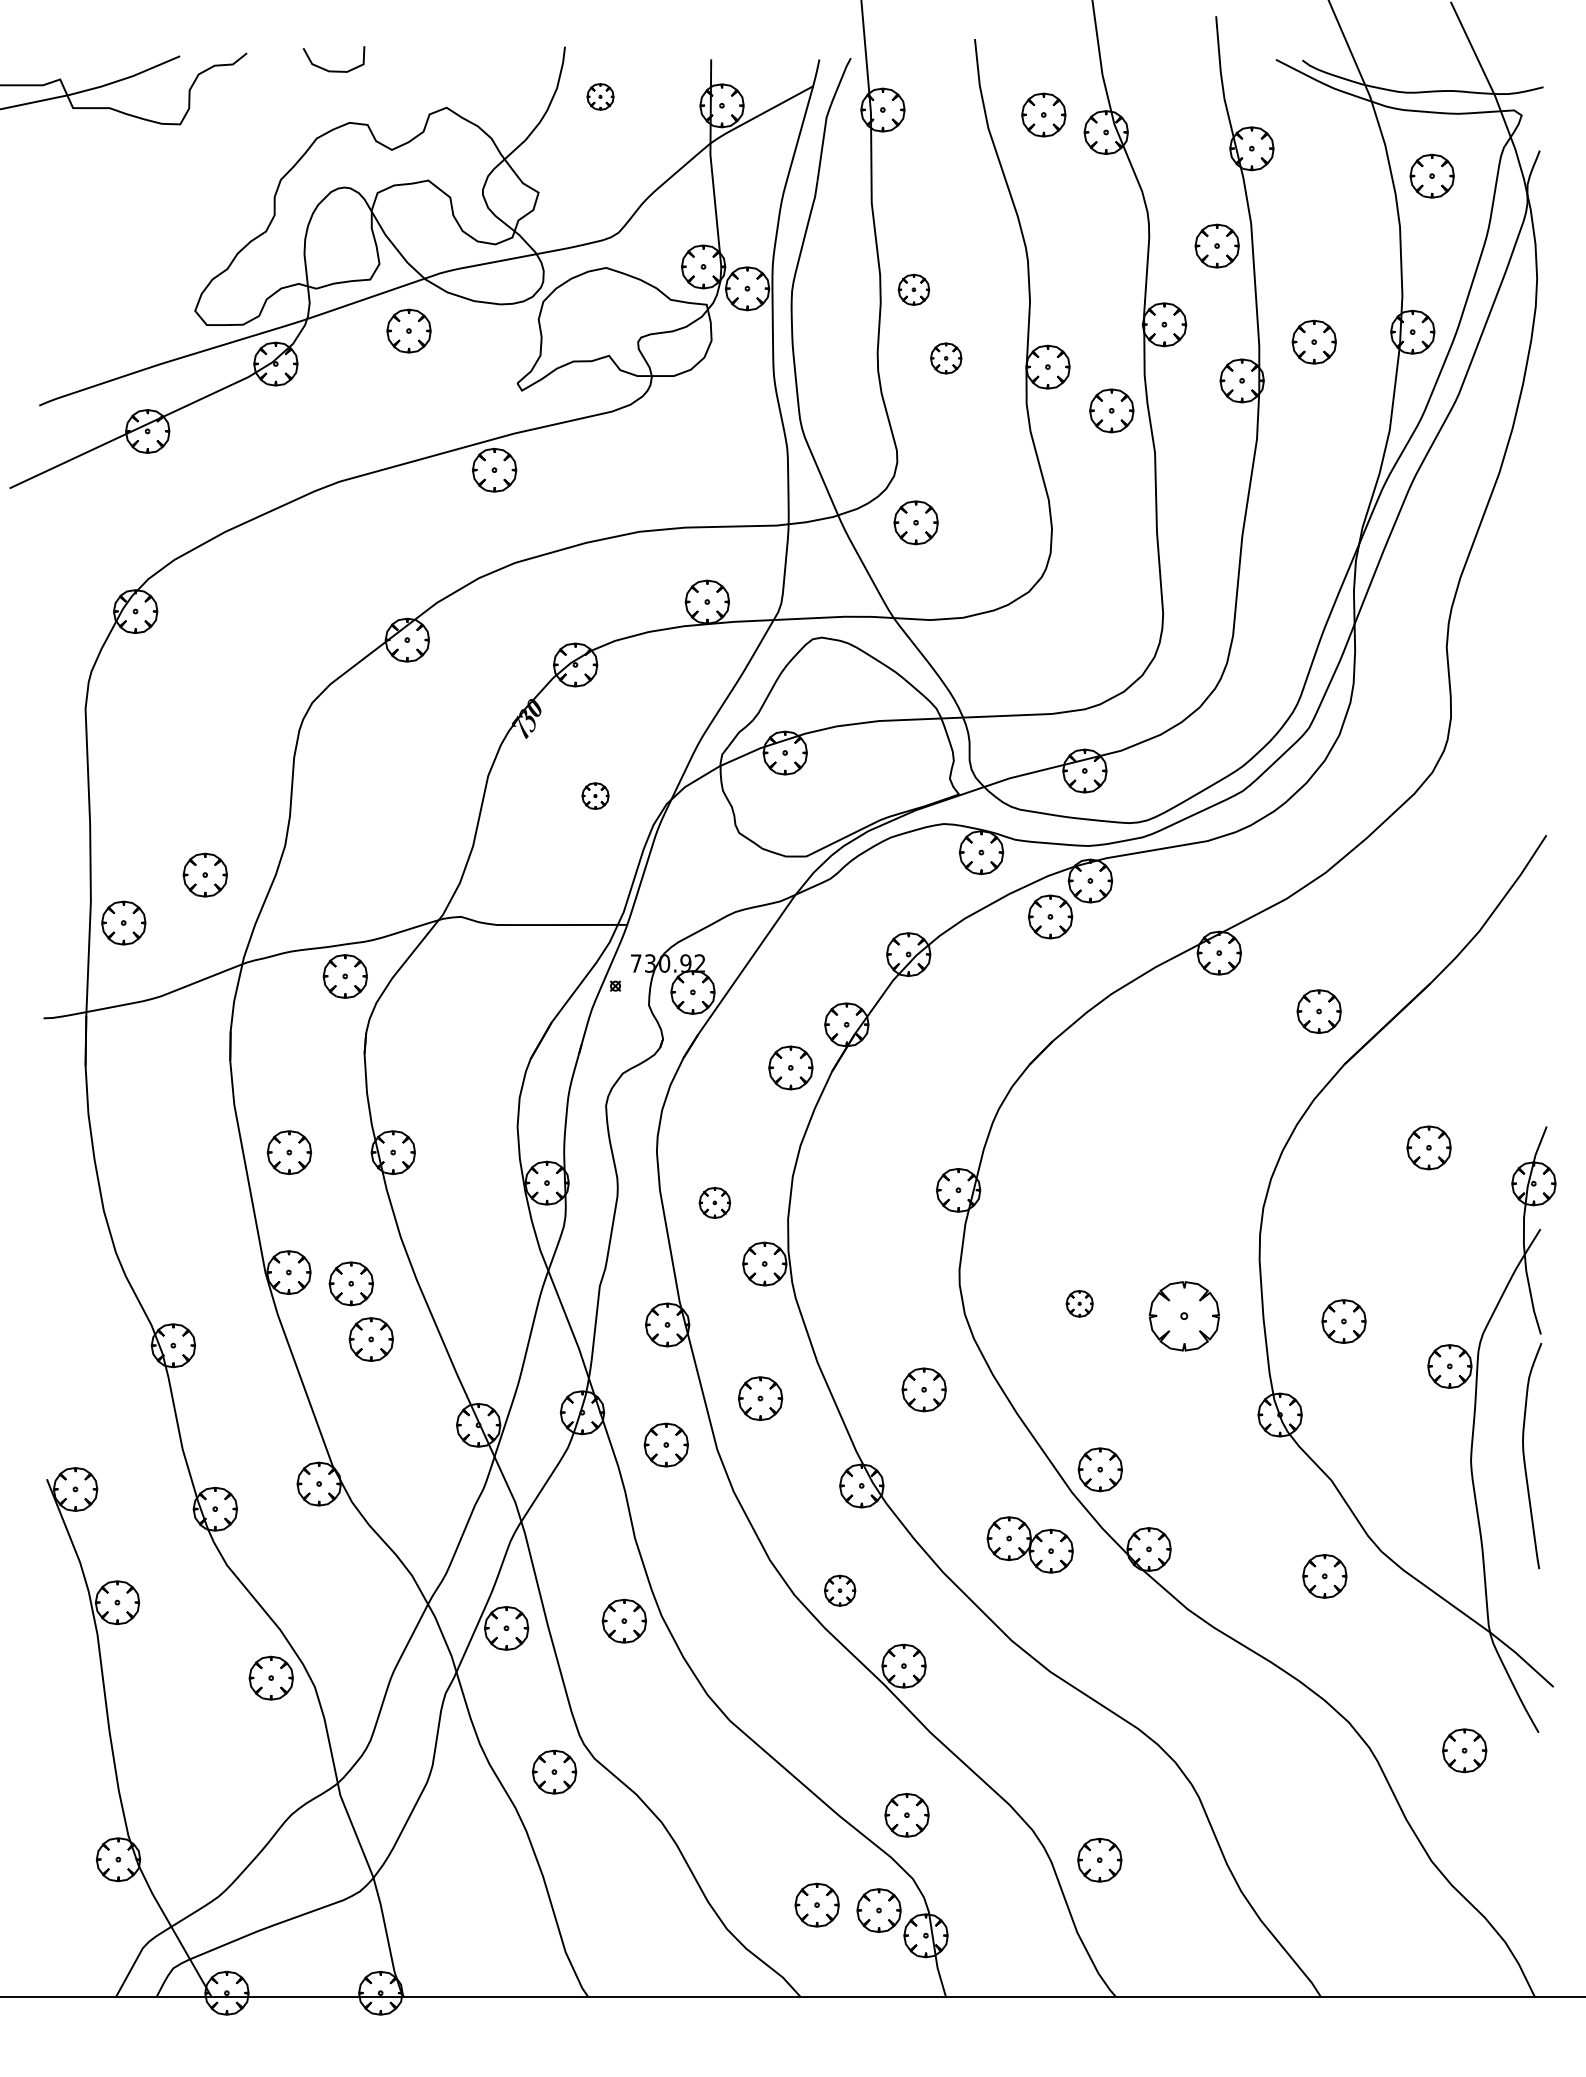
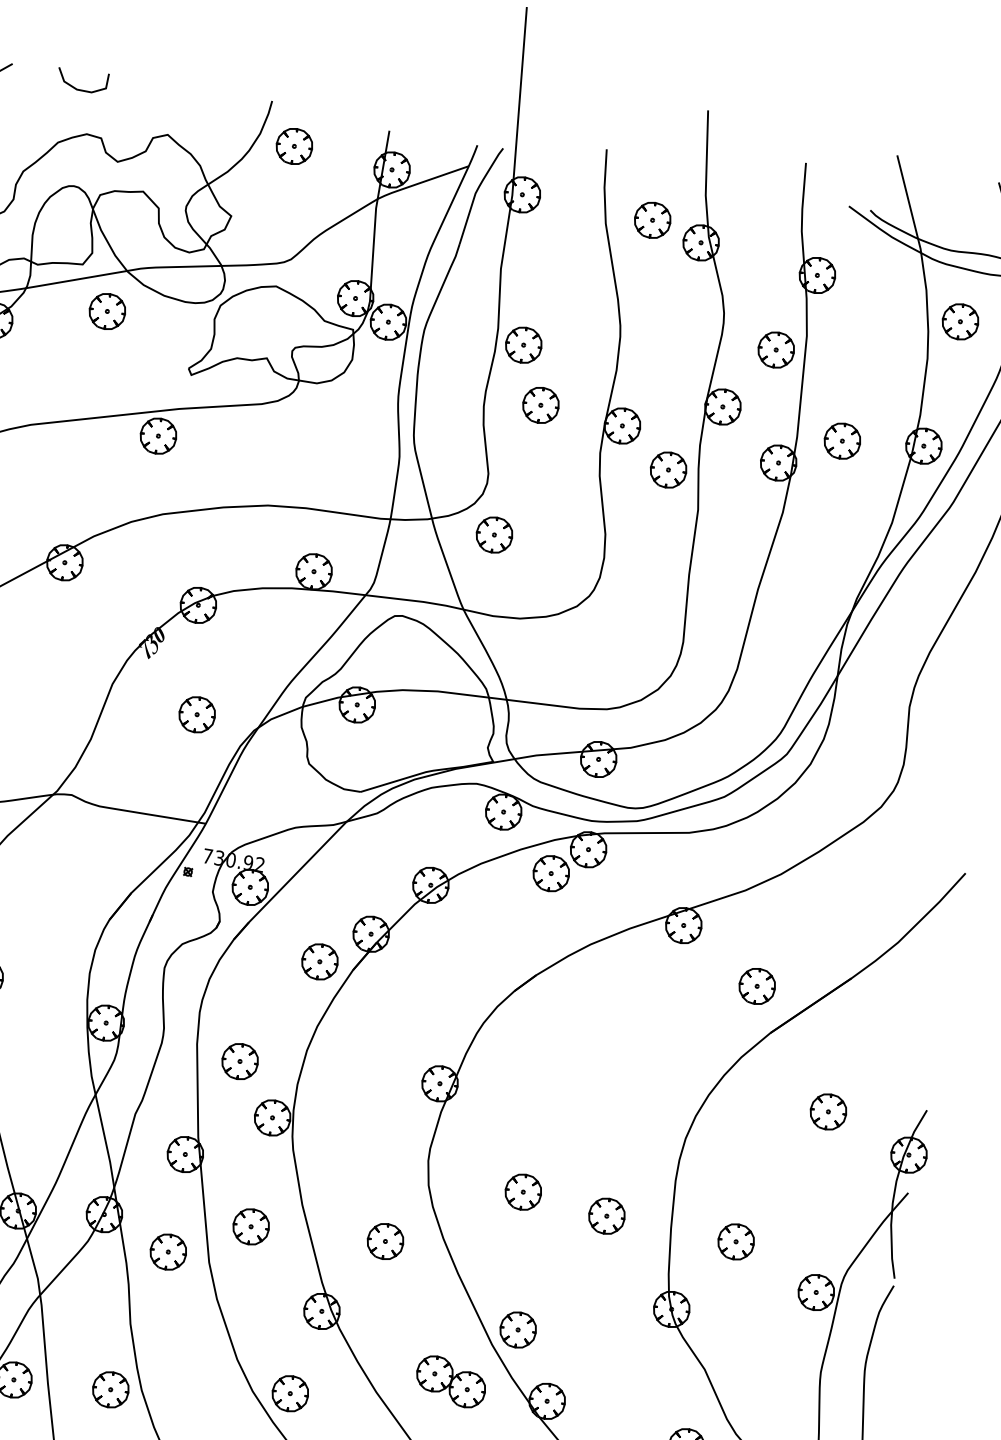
part: (600, 96) -> (294, 146), size x1.67
part: (913, 289) -> (523, 344), size x1.43
part: (945, 358) -> (540, 405), size x1.43
part: (595, 795) -> (197, 714), size x1.67
part: (714, 1202) -> (239, 1061), size x1.43
part: (1079, 1303) -> (523, 1191), size x1.67
part: (1183, 1315) -> (606, 1215), size x0.62
part: (839, 1590) -> (289, 1393), size x1.43

